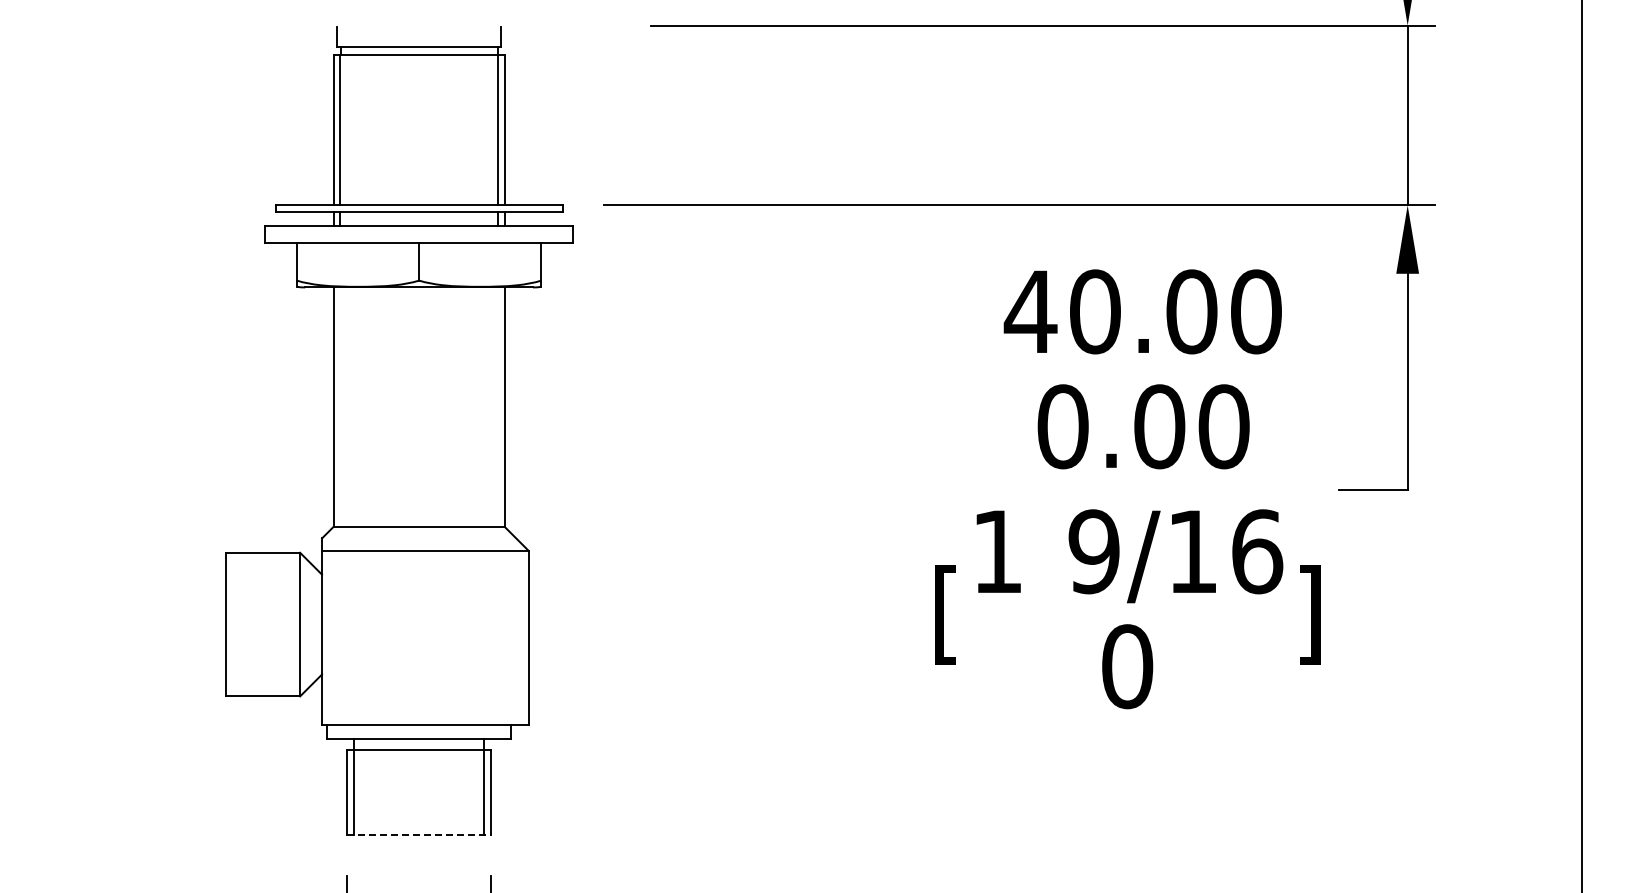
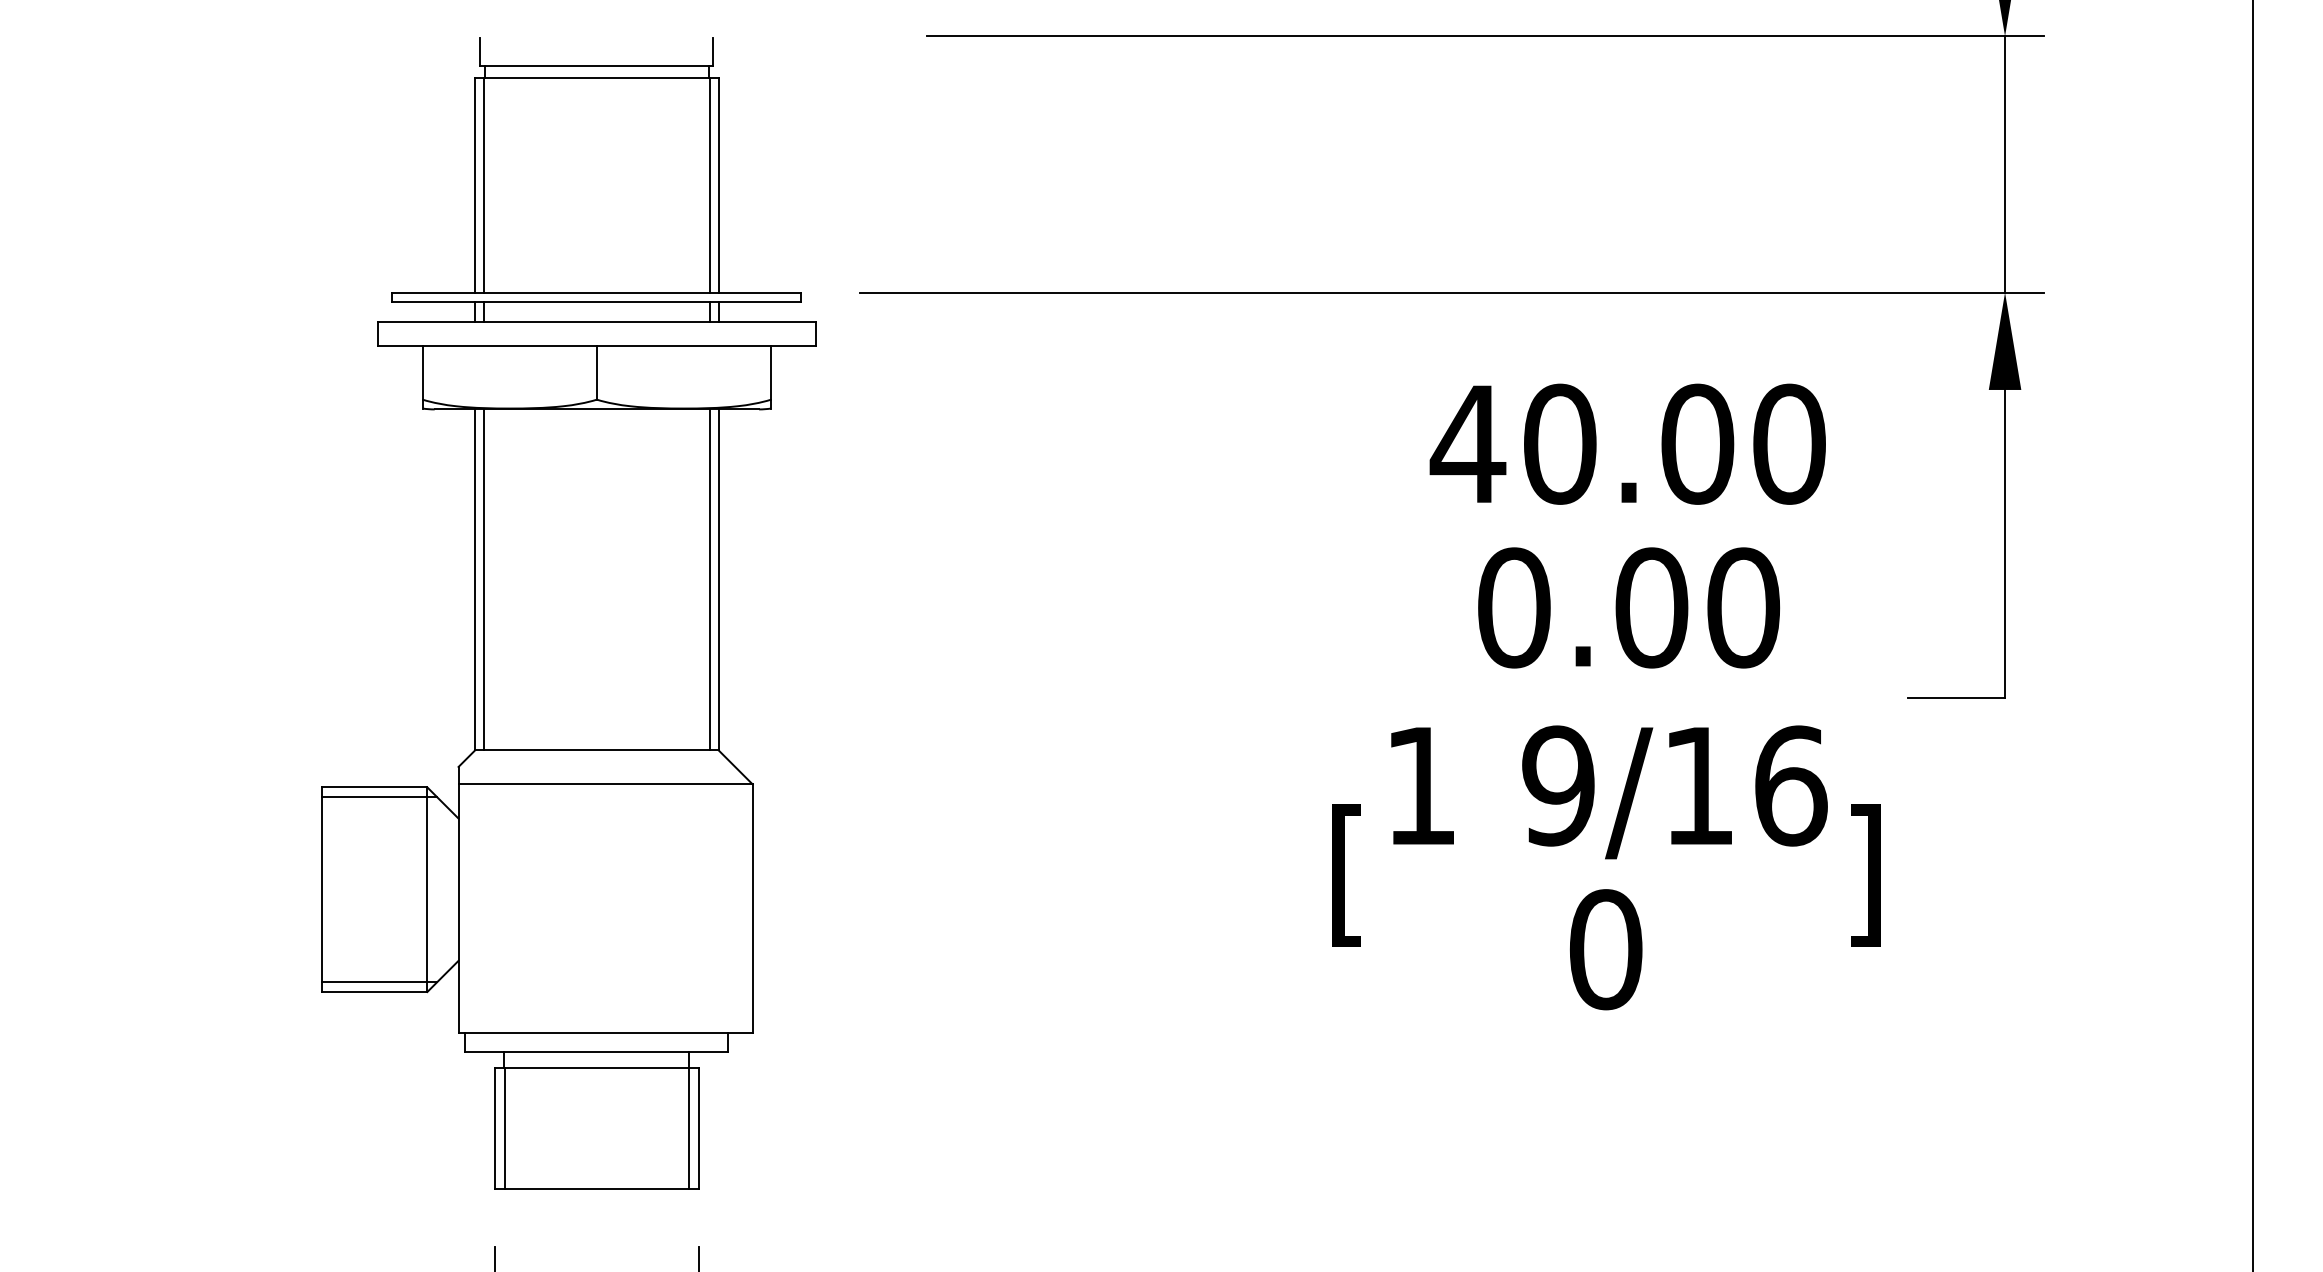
line: (339, 406) -> (483, 579), added
line: (498, 406) -> (709, 579), added
line: (266, 559) -> (379, 796), added
line: (266, 689) -> (379, 982), added
line: (419, 834) -> (597, 1188), dashed -> solid

